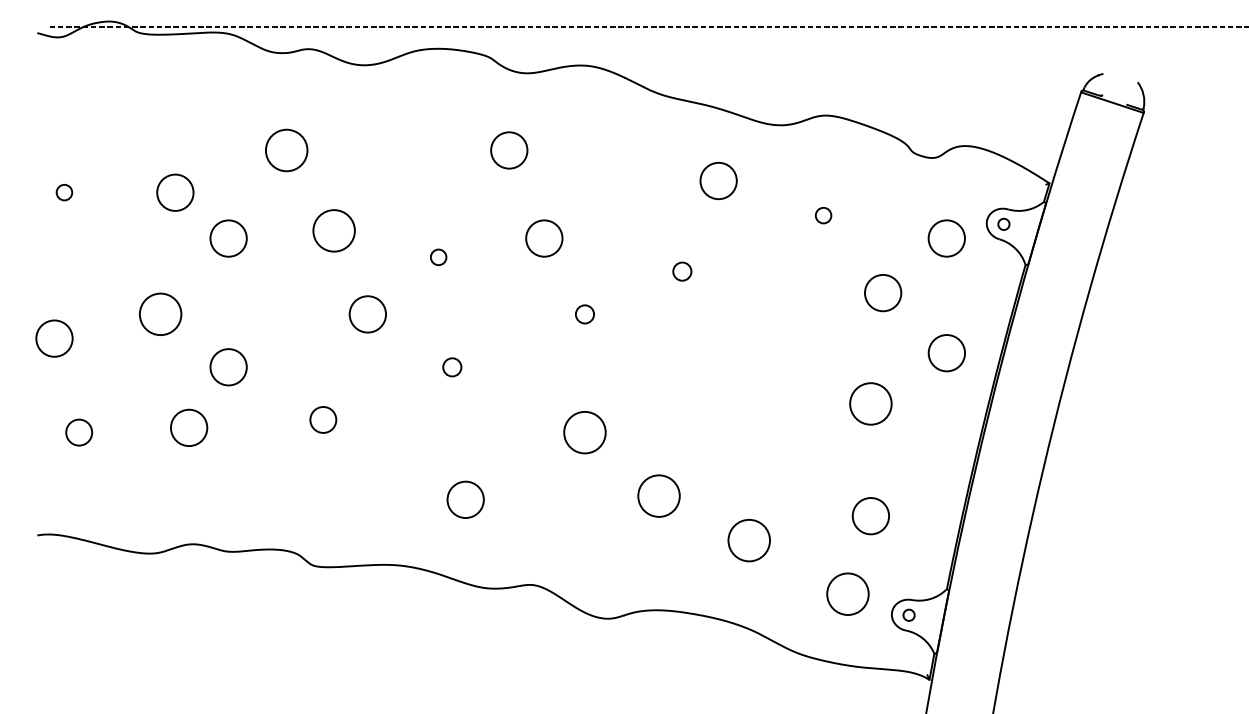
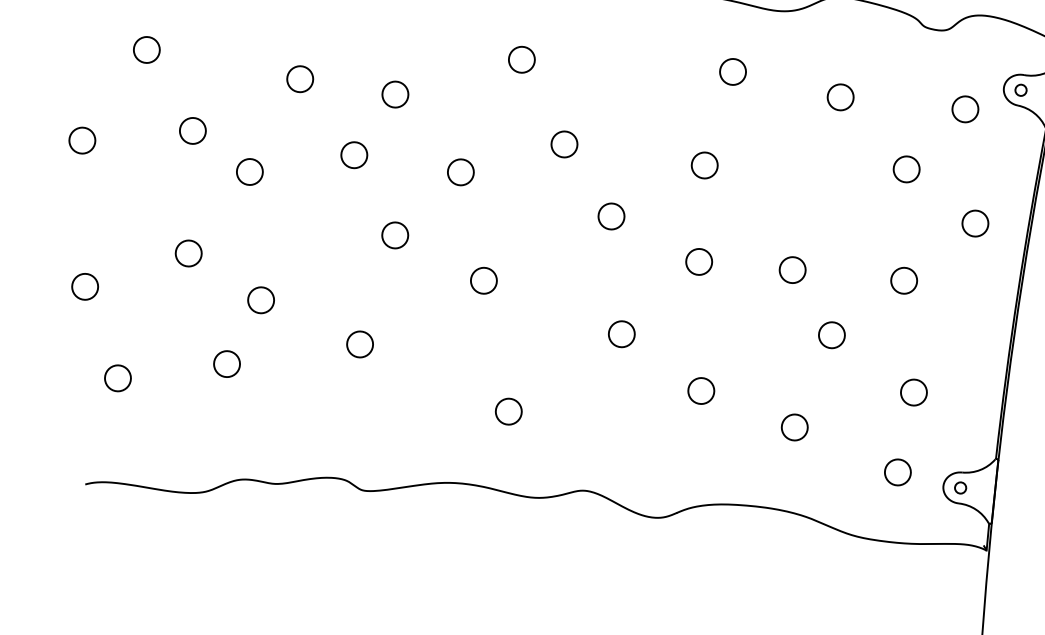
circle: (136, 107) -> (146, 49), added
circle: (286, 150) -> (299, 79), size x0.62
circle: (509, 150) -> (522, 59), size x0.71
circle: (380, 173) -> (395, 93), added
circle: (718, 180) -> (732, 71), size x0.71
circle: (64, 192) -> (82, 140), size x1.67
circle: (175, 192) -> (192, 130), size x0.71
circle: (823, 215) -> (840, 97), size x1.67
circle: (333, 230) -> (353, 154), size x0.62
circle: (228, 238) -> (249, 171), size x0.71
circle: (544, 238) -> (564, 144), size x0.71
circle: (946, 238) -> (965, 109), size x0.71
circle: (438, 257) -> (460, 172), size x1.67
circle: (682, 271) -> (704, 165), size x1.43
circle: (882, 293) -> (906, 169), size x0.71
circle: (160, 314) -> (188, 253), size x0.62
circle: (367, 314) -> (394, 235), size x0.71
circle: (584, 314) -> (611, 216), size x1.43
circle: (54, 338) -> (85, 286), size x0.71
circle: (946, 353) -> (975, 223), size x0.71
circle: (228, 367) -> (261, 300), size x0.71
circle: (452, 367) -> (484, 280), size x1.43
circle: (668, 367) -> (699, 262), added
circle: (760, 383) -> (792, 270), added
circle: (870, 403) -> (903, 280), size x0.62
circle: (188, 427) -> (226, 363), size x0.71
circle: (584, 432) -> (621, 334), size x0.62
circle: (794, 451) -> (832, 334), added
circle: (659, 495) -> (701, 390), size x0.62
circle: (465, 499) -> (508, 411), size x0.71
circle: (870, 516) -> (913, 392), size x0.71
circle: (748, 540) -> (794, 427), size x0.62
circle: (847, 594) -> (897, 472), size x0.62

